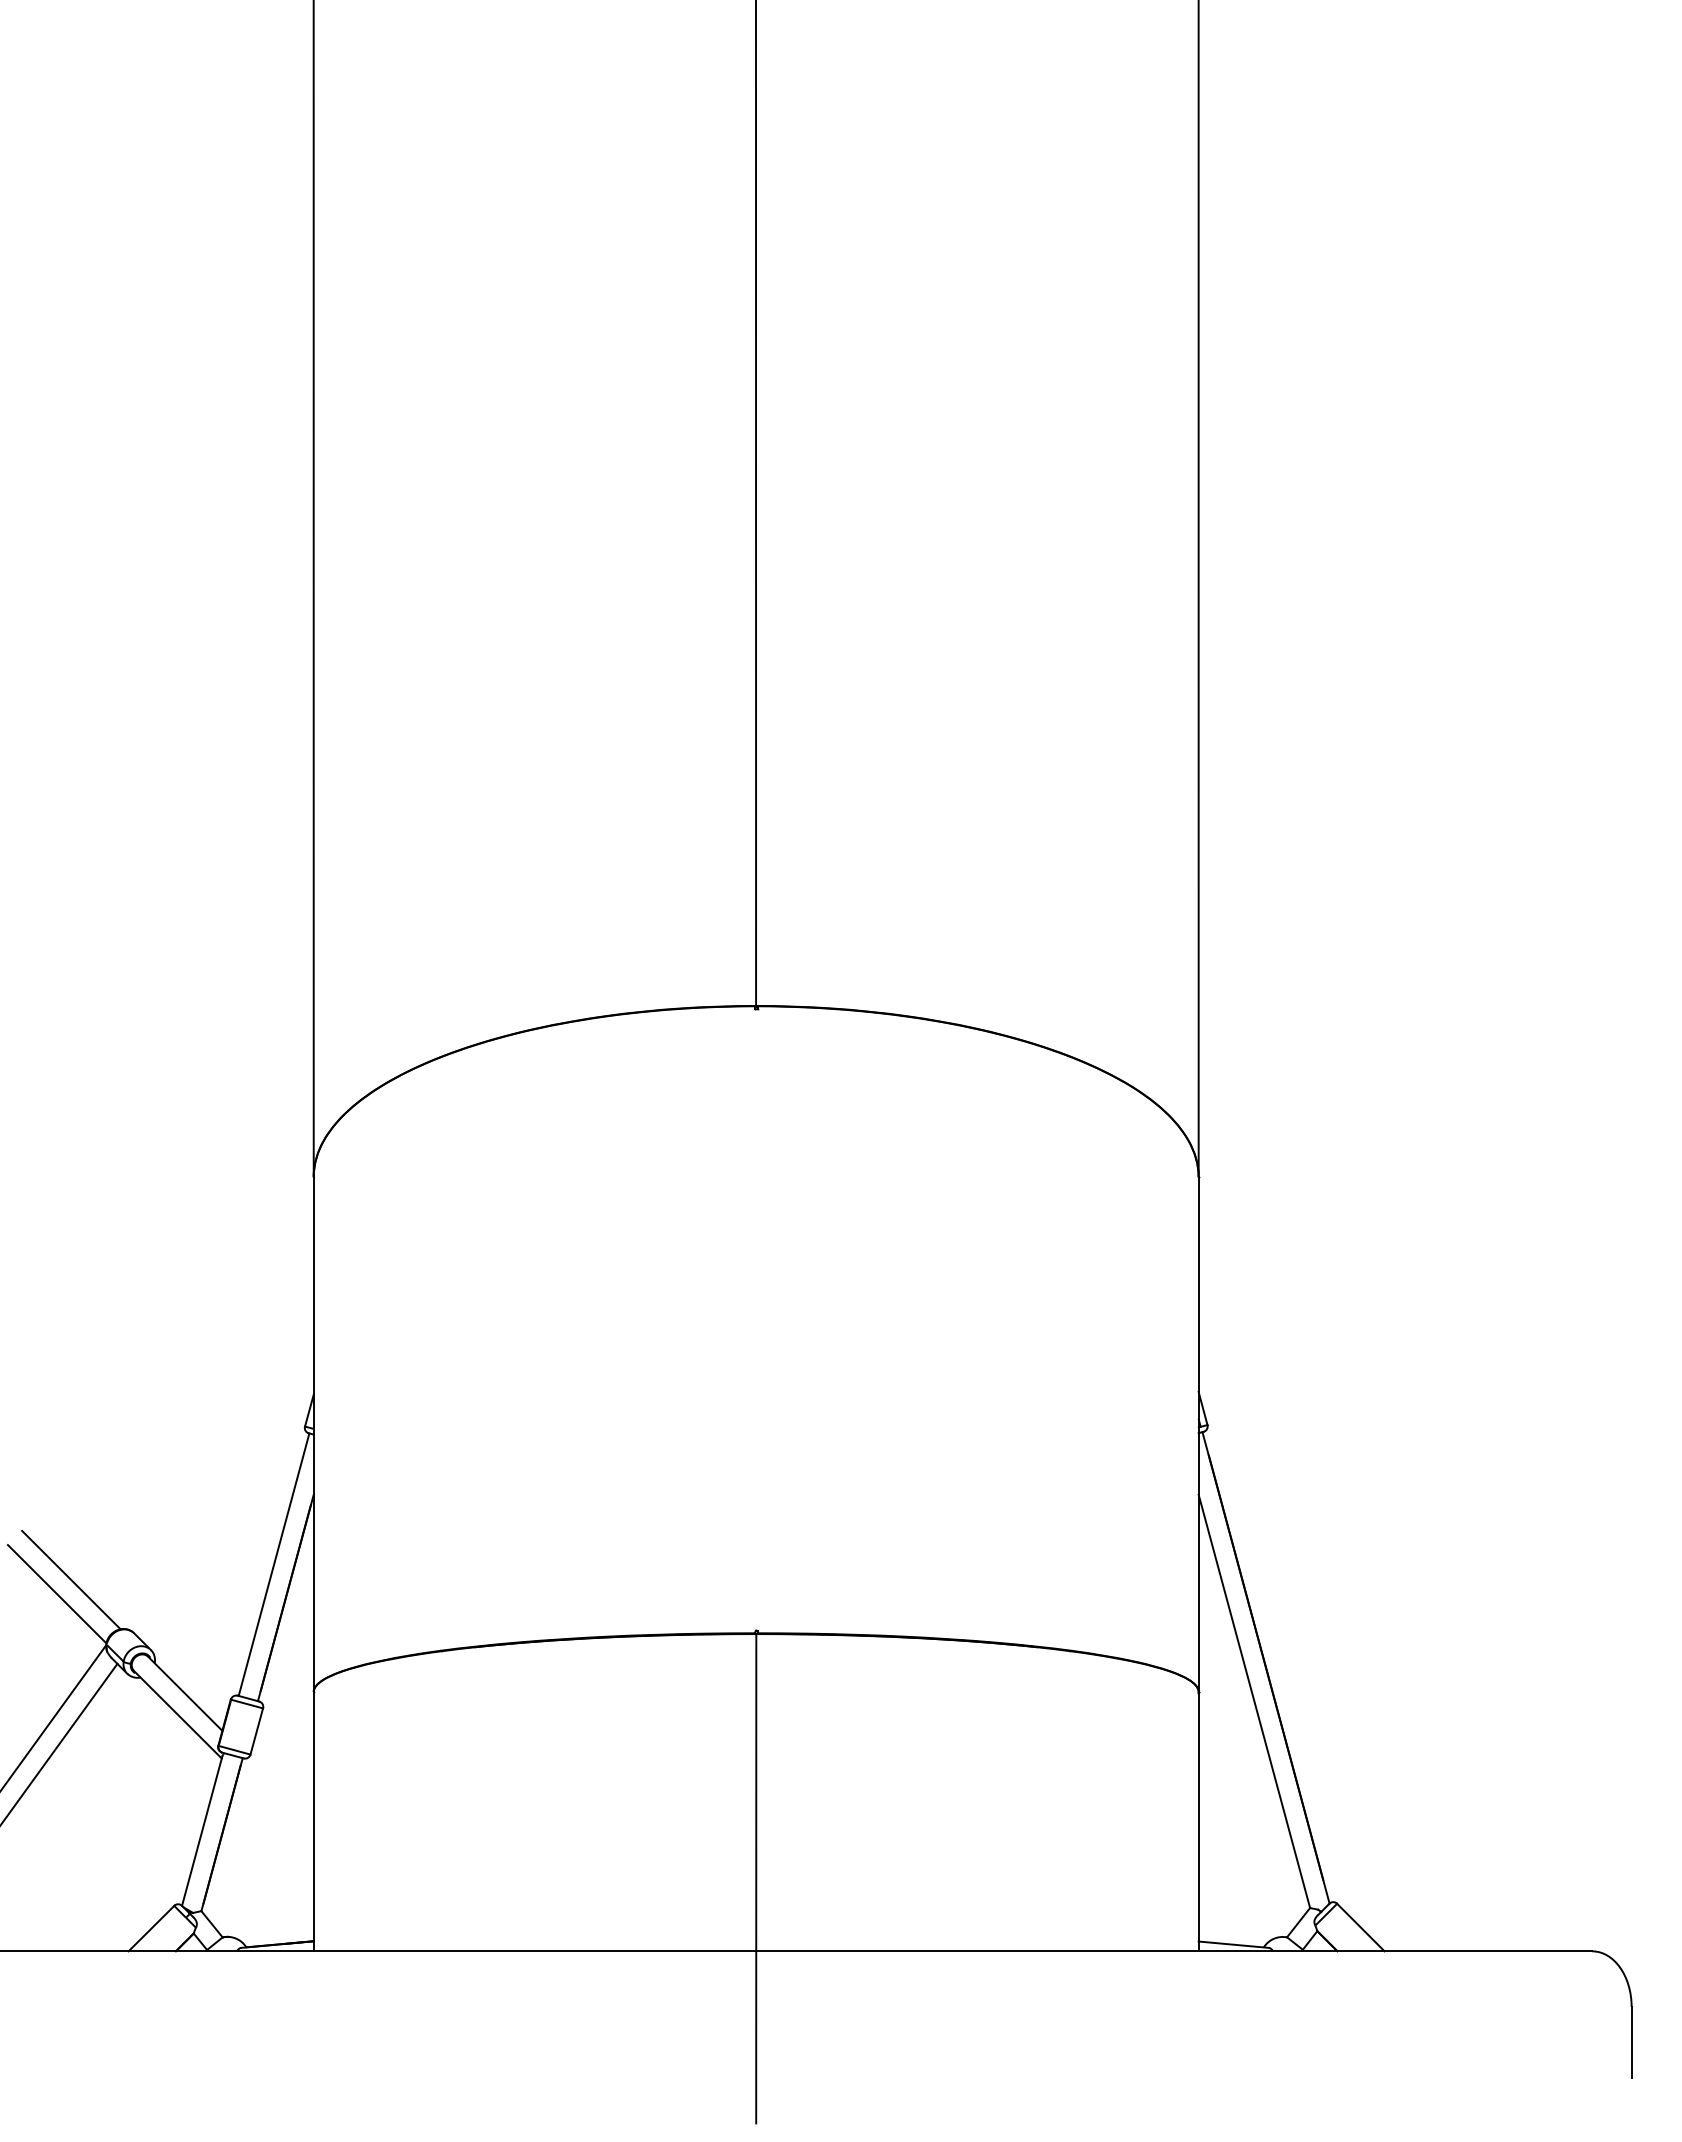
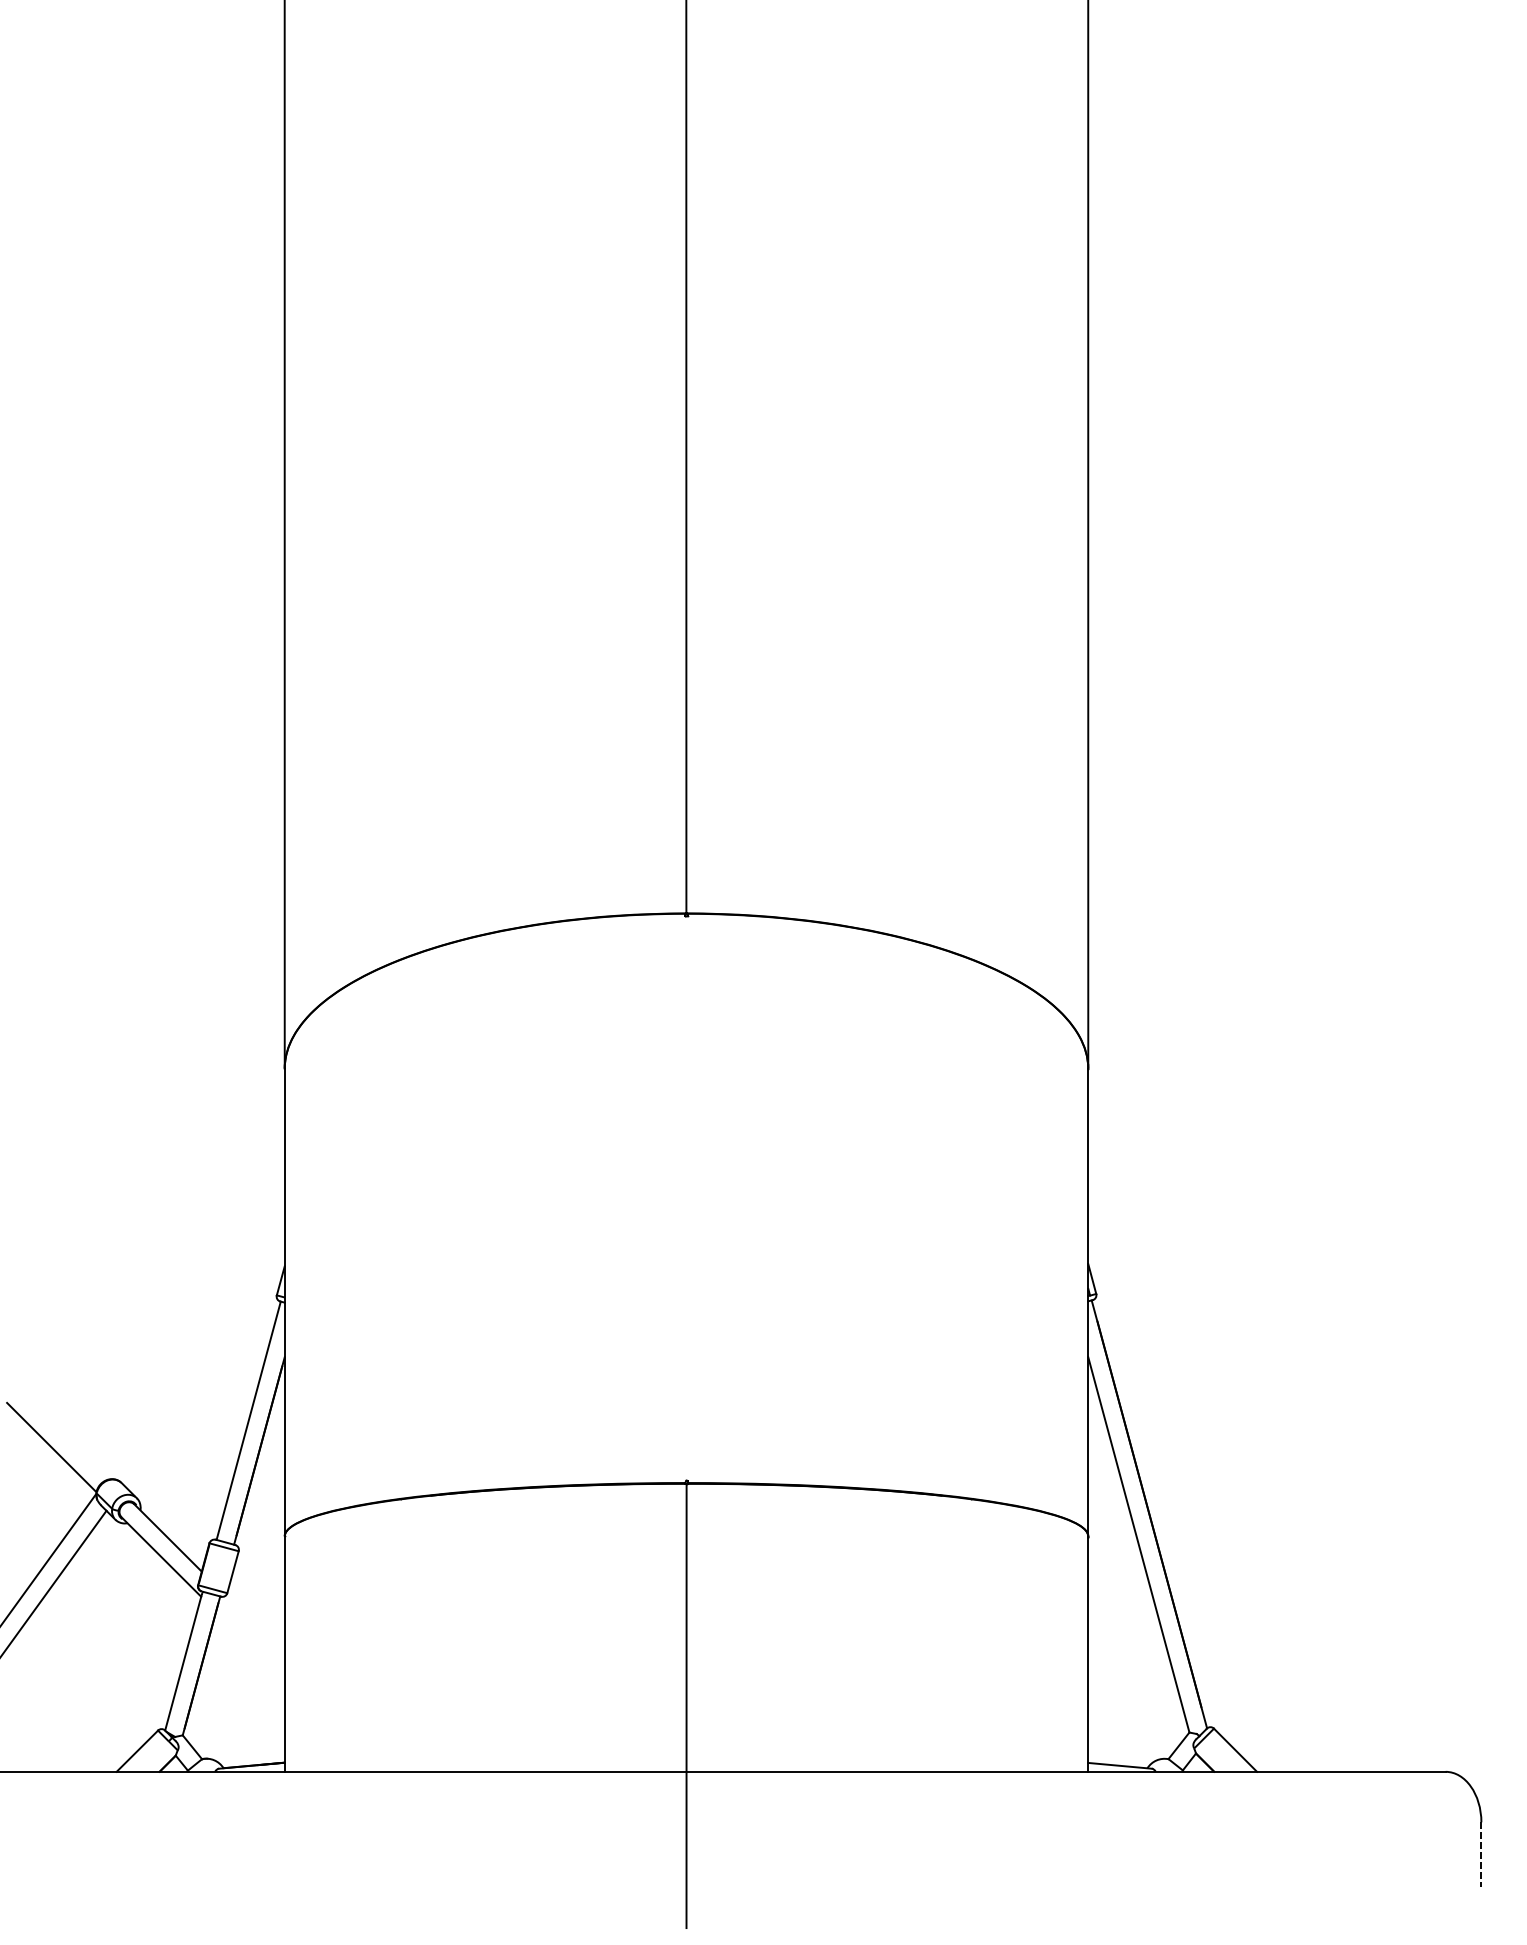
line: (71, 1579) -> (64, 1434), removed
line: (1631, 2042) -> (1481, 1854), solid -> dashed

